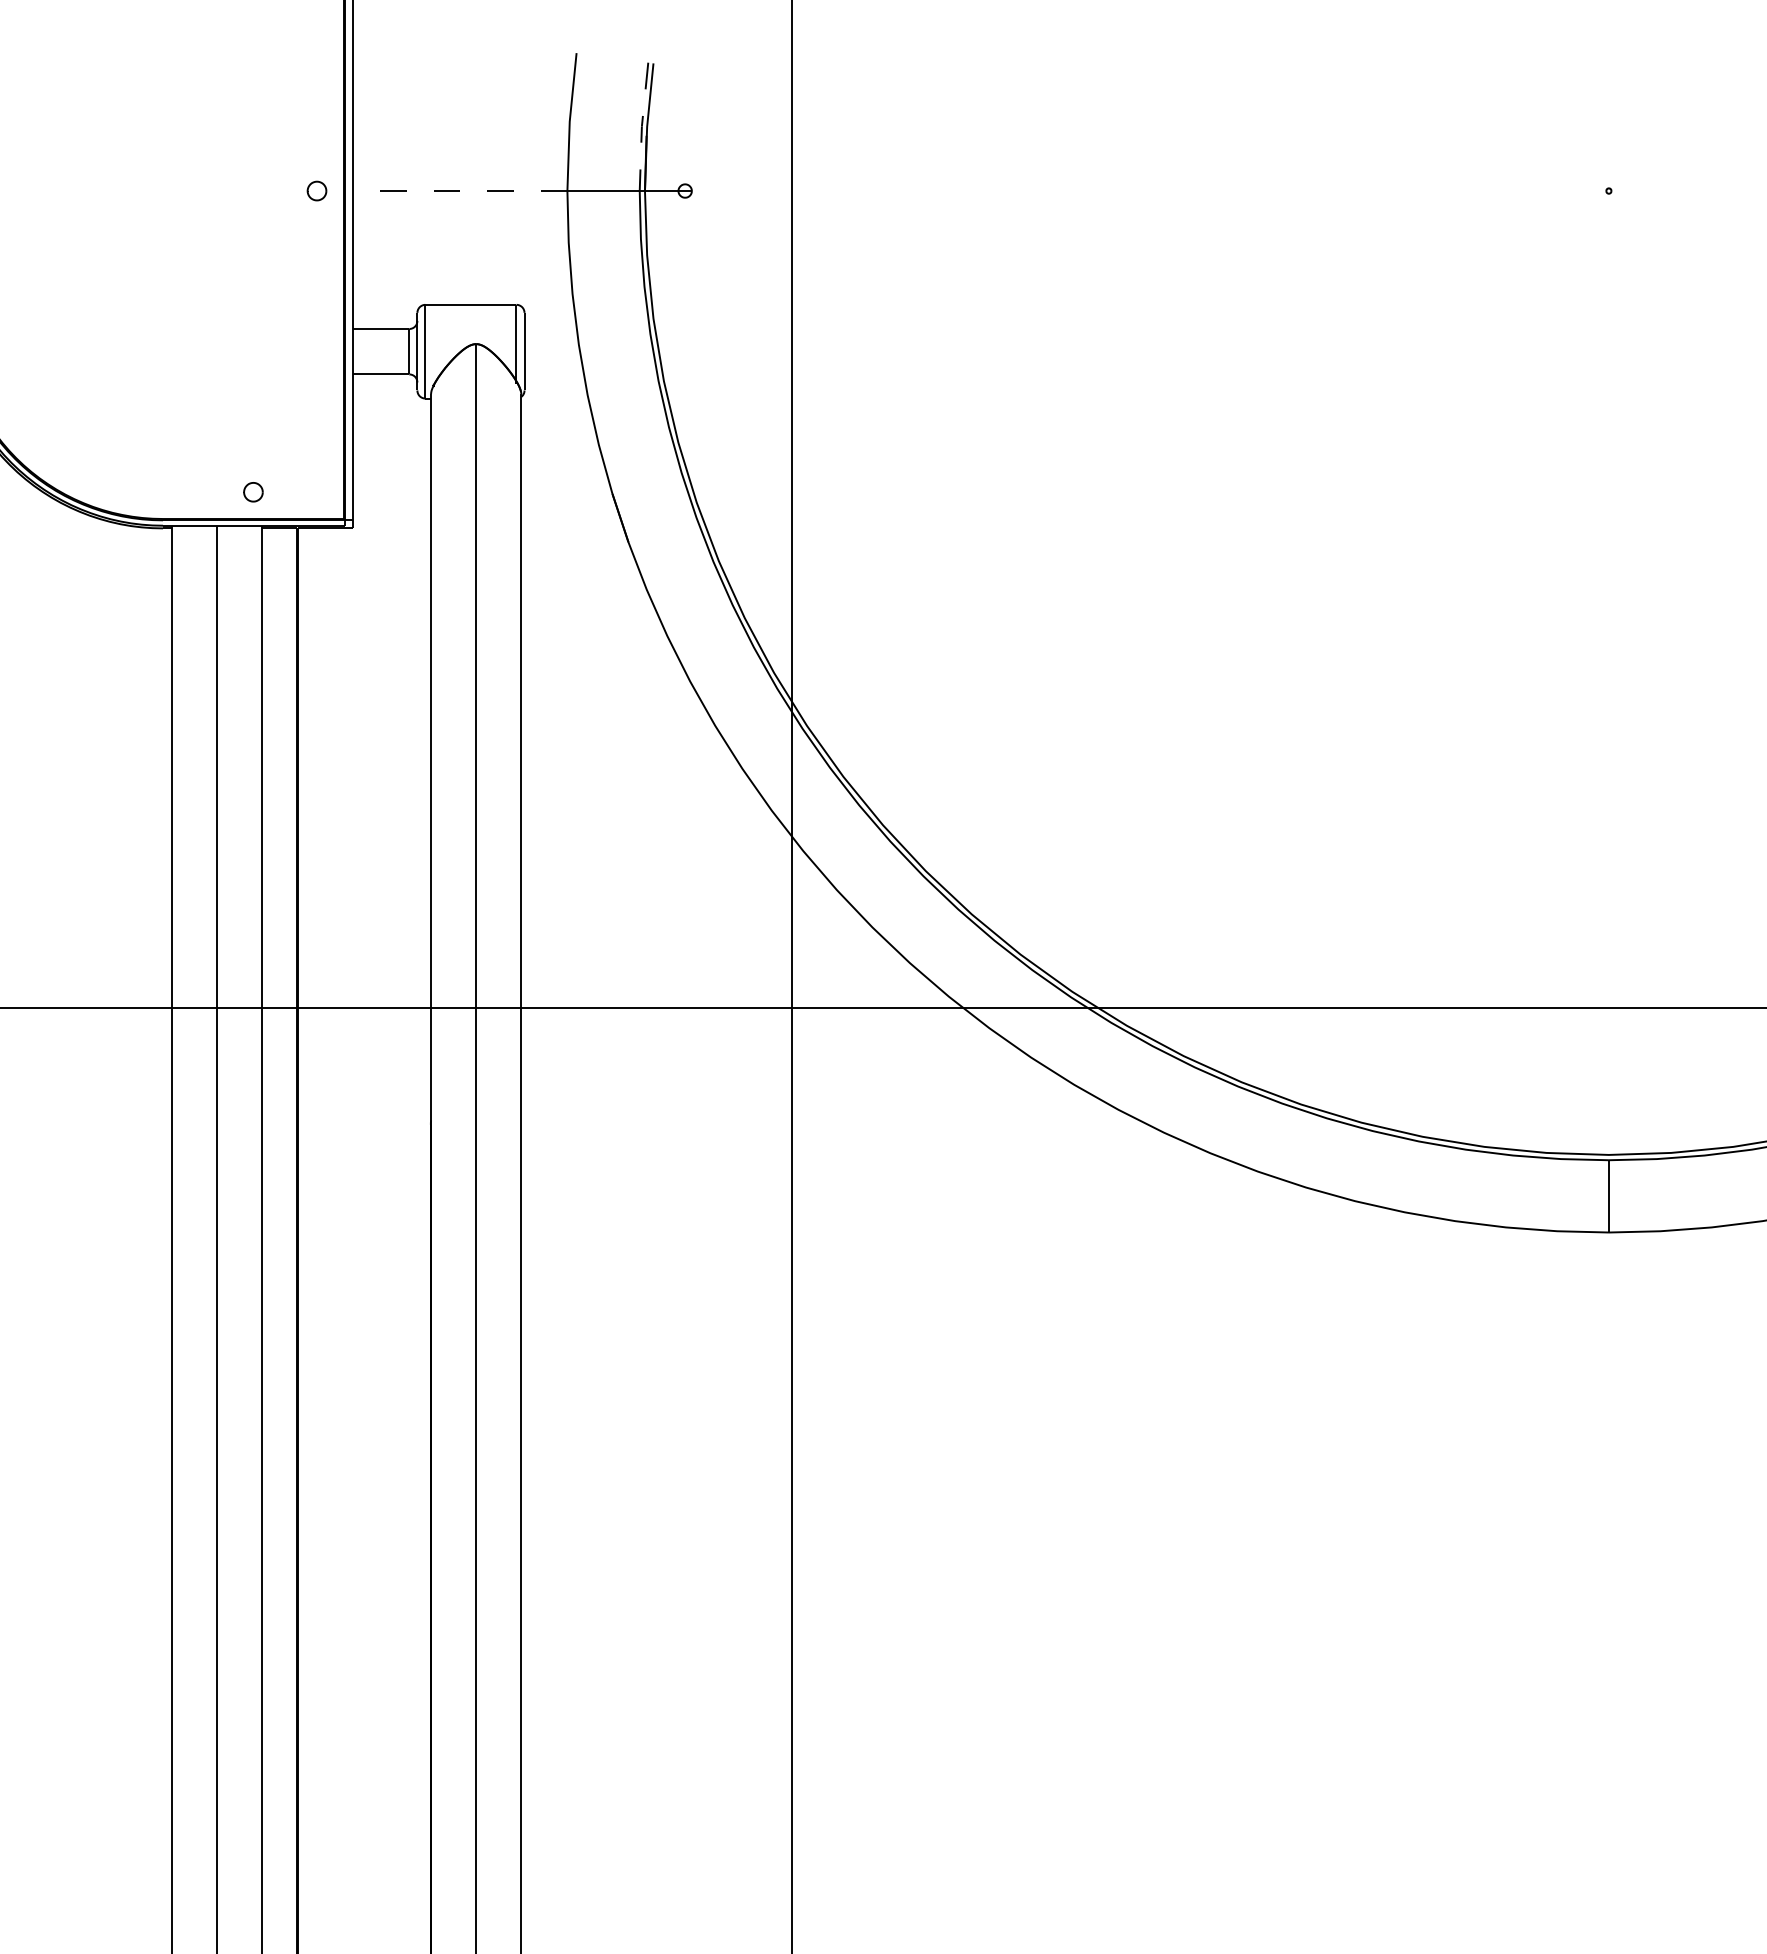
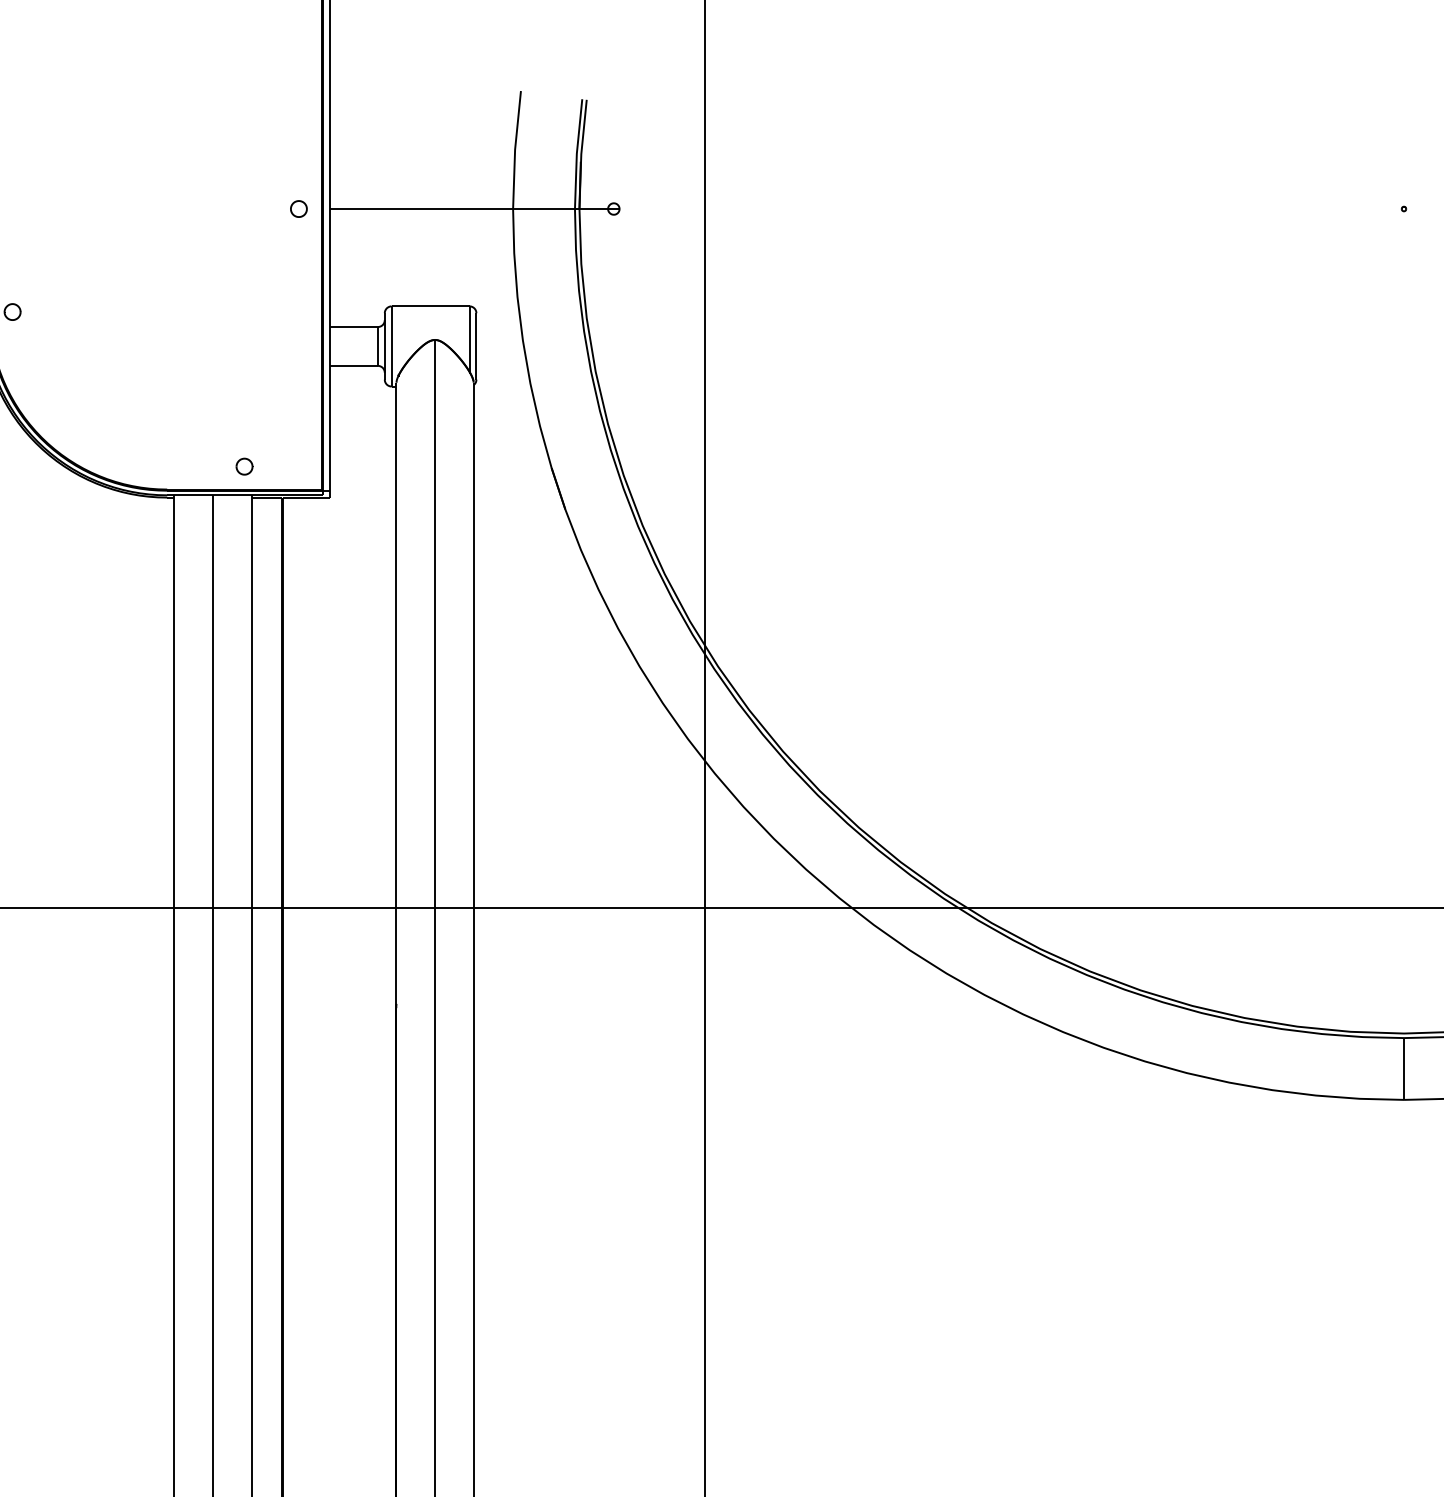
line: (641, 126) -> (576, 153), dashed -> solid
line: (459, 191) -> (420, 209), dashed -> solid

